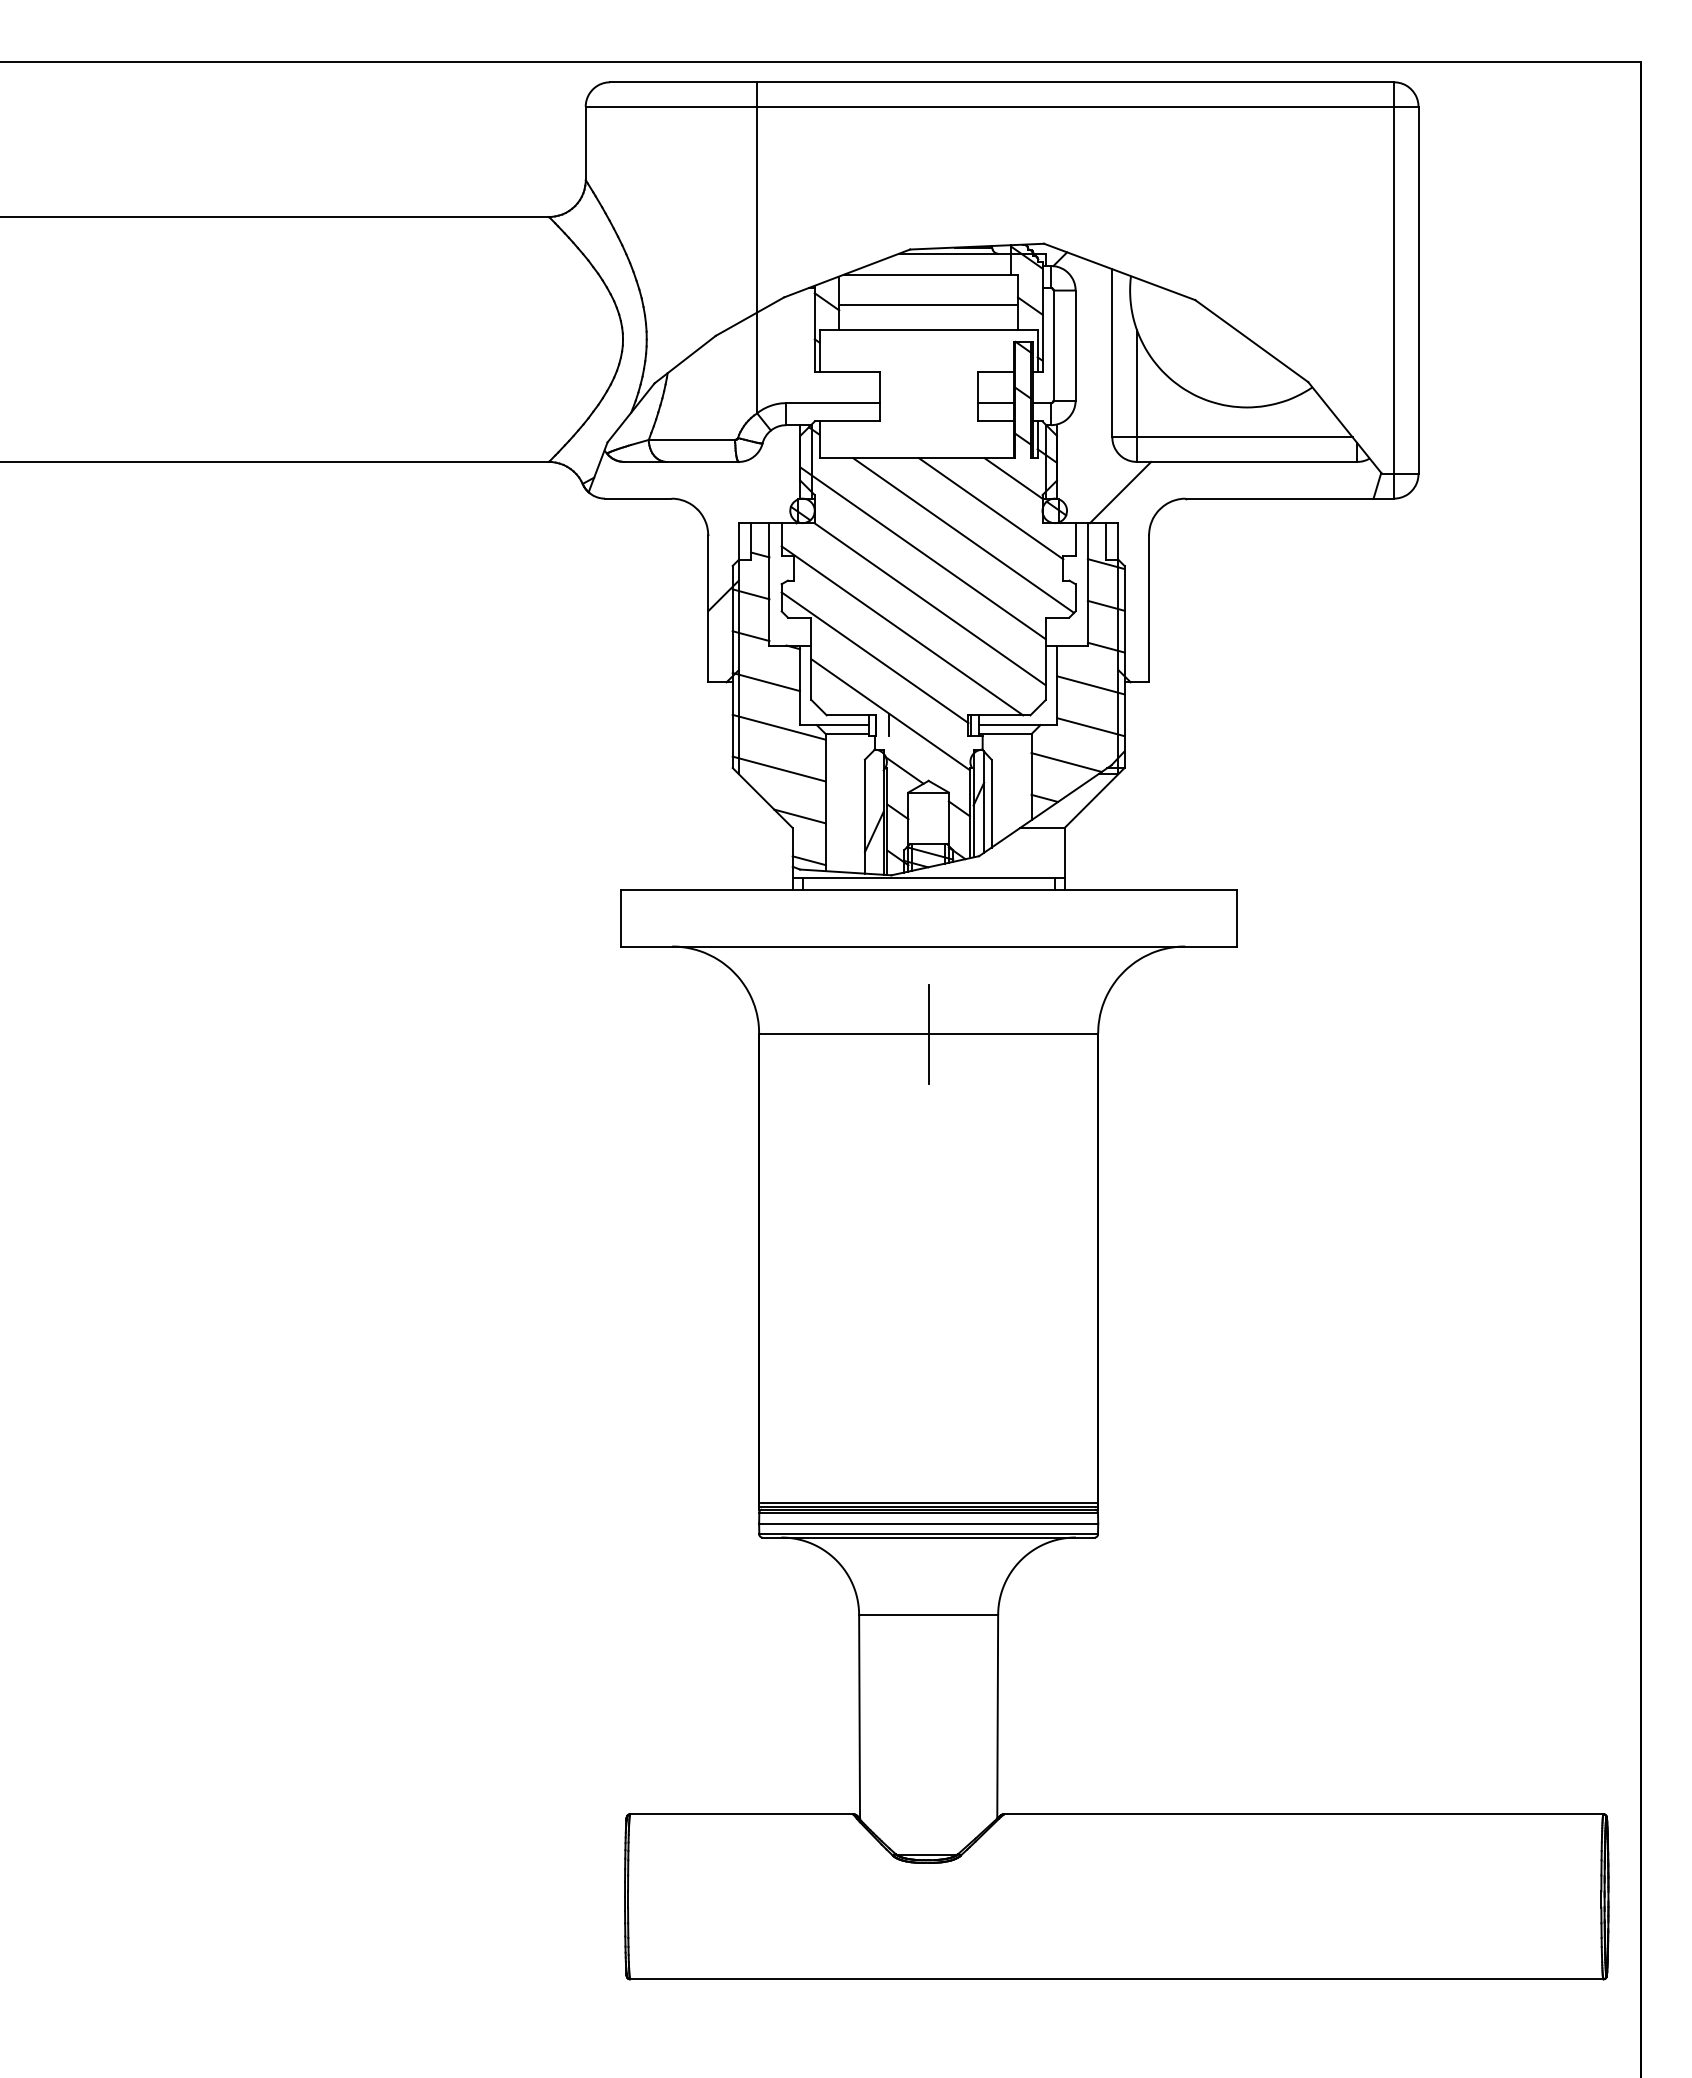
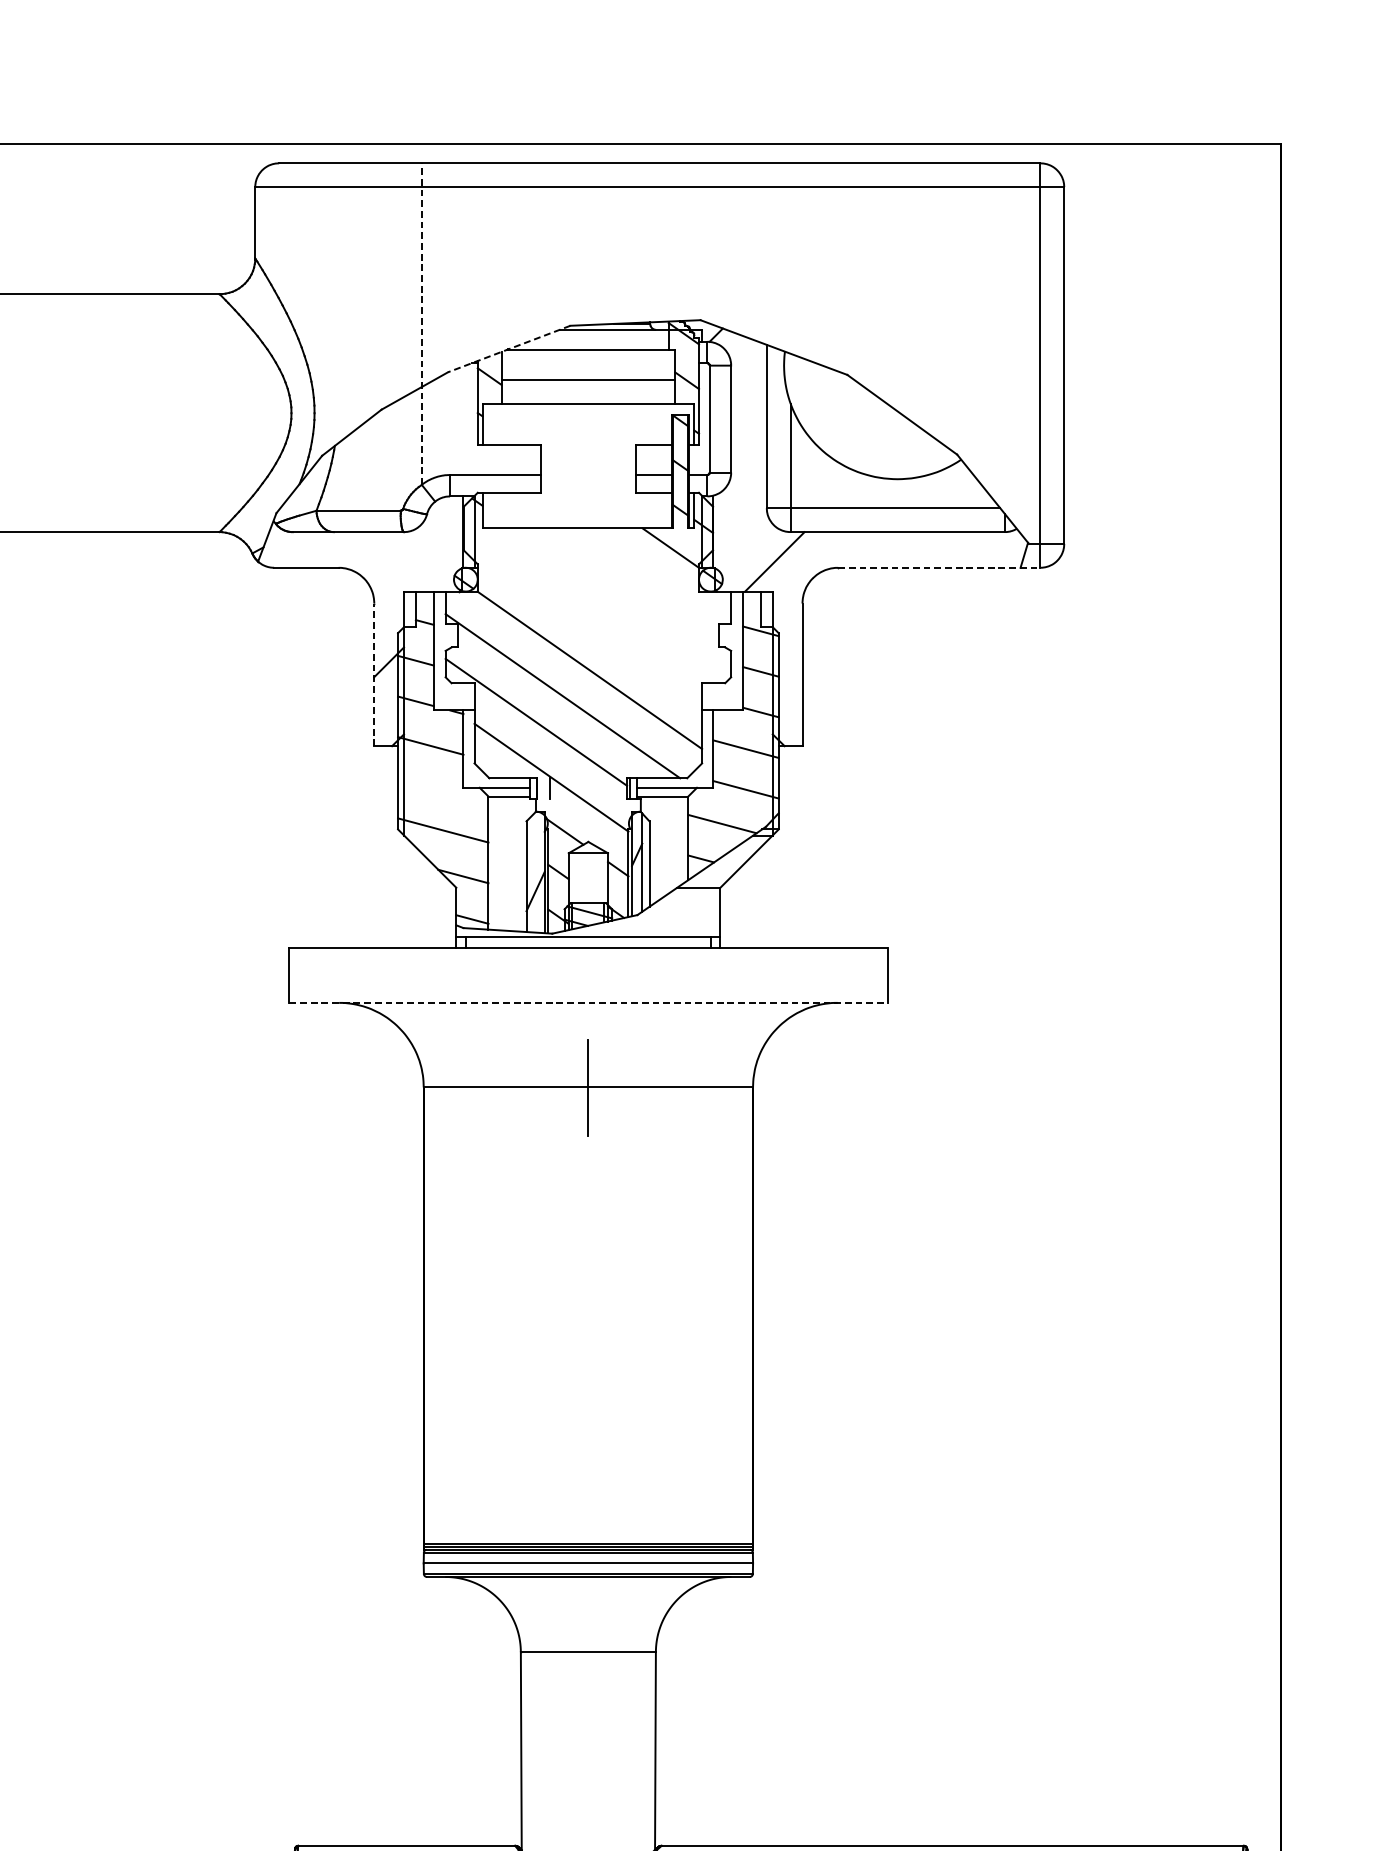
line: (757, 247) -> (422, 323), solid -> dashed
line: (846, 273) -> (508, 349), solid -> dashed
line: (1290, 498) -> (939, 567), solid -> dashed
line: (990, 508) -> (648, 577), removed
line: (963, 535) -> (622, 603), removed
line: (922, 553) -> (582, 621), removed
line: (708, 608) -> (374, 674), solid -> dashed
line: (778, 726) -> (442, 789), removed
line: (928, 946) -> (588, 1002), solid -> dashed

